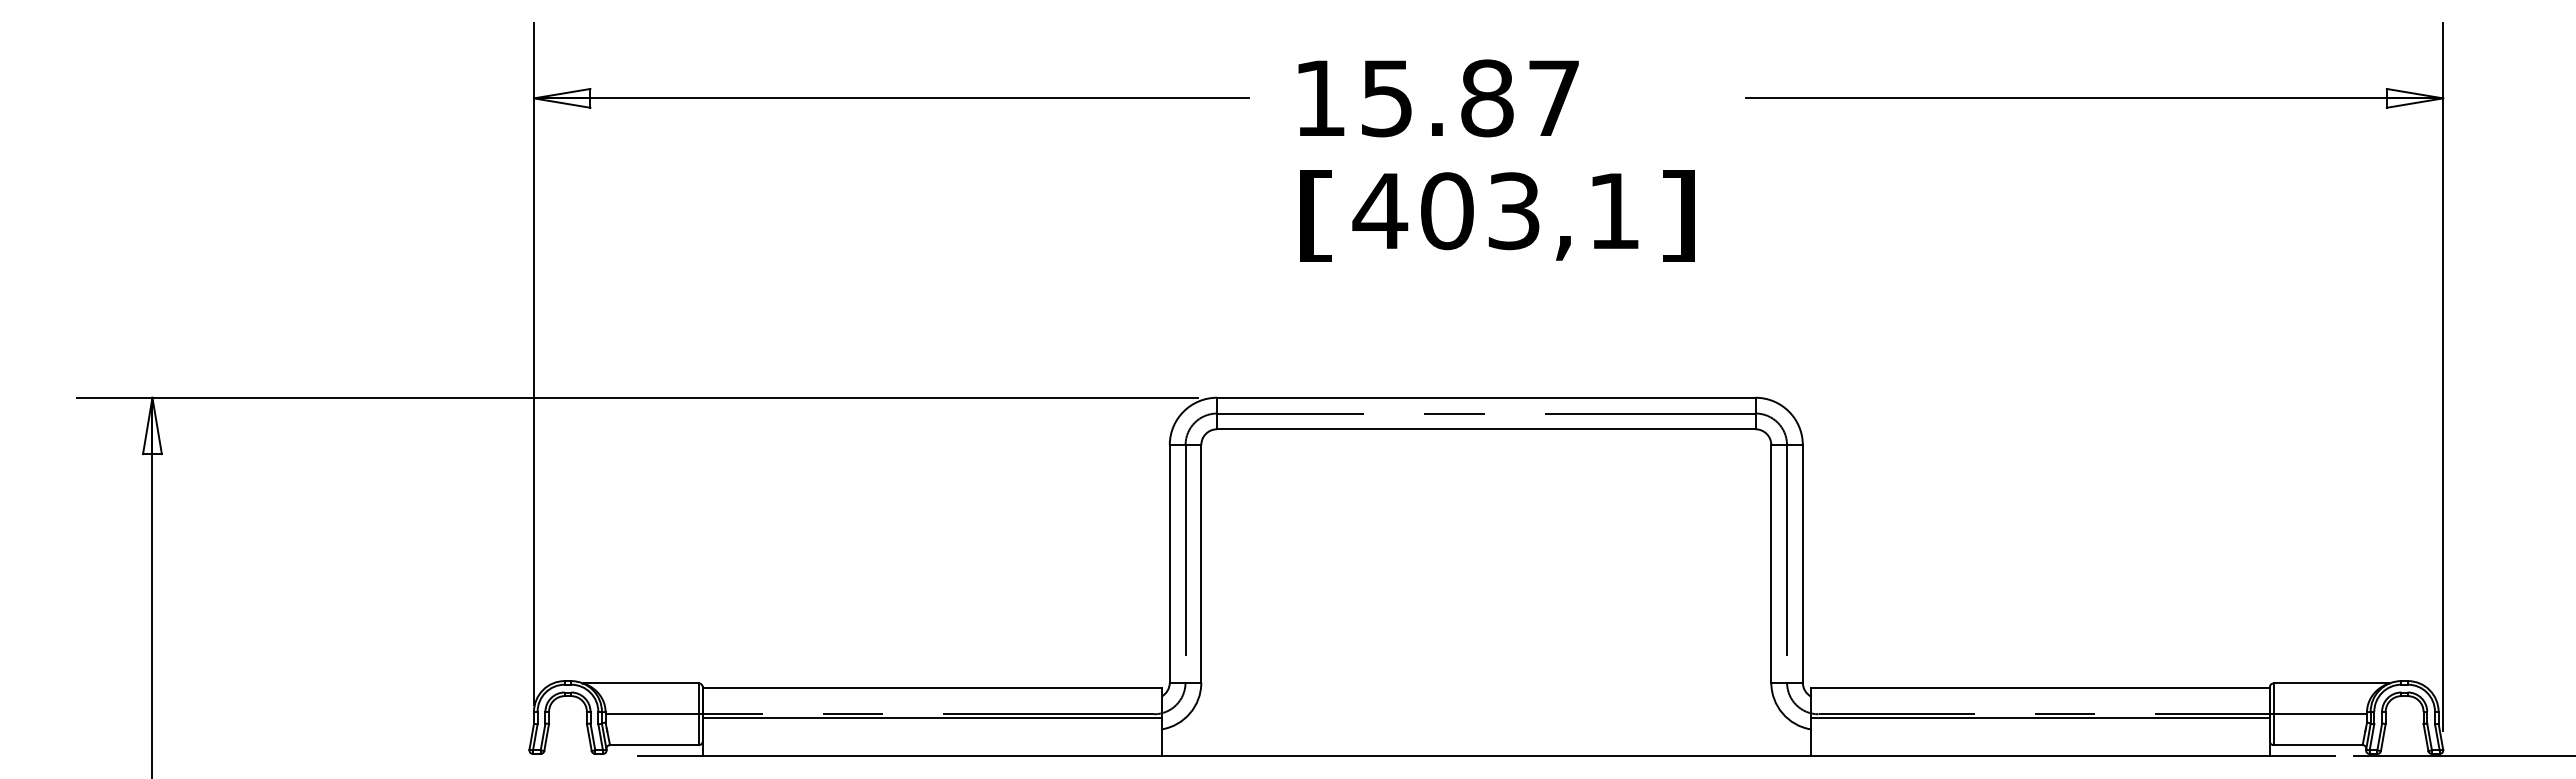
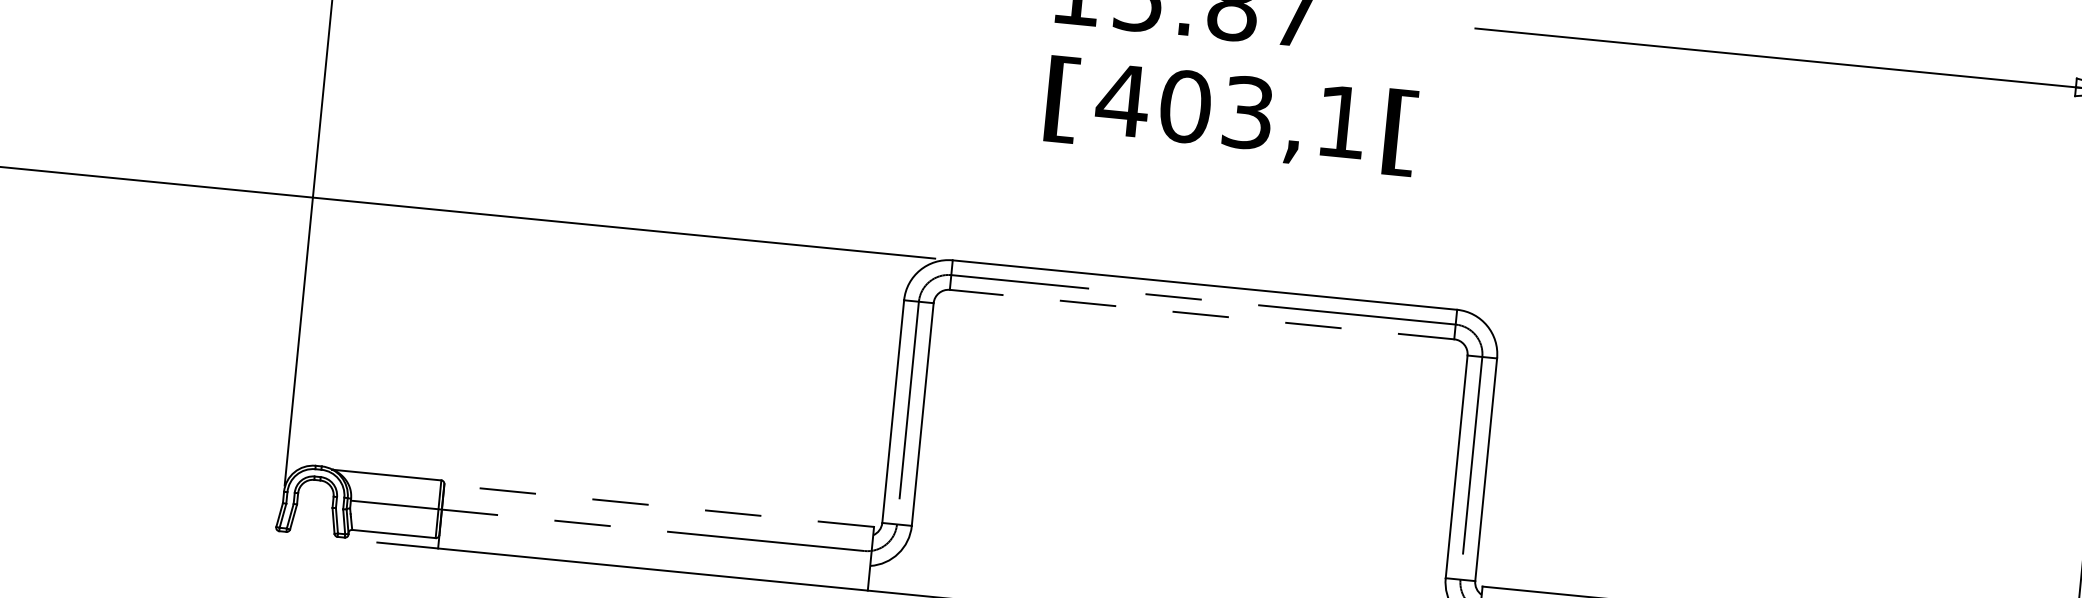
text: (1677, 215) -> (1400, 131), ] -> [
line: (1485, 429) -> (1201, 314), solid -> dashed
line: (931, 687) -> (658, 505), solid -> dashed
line: (931, 717) -> (655, 533), removed

